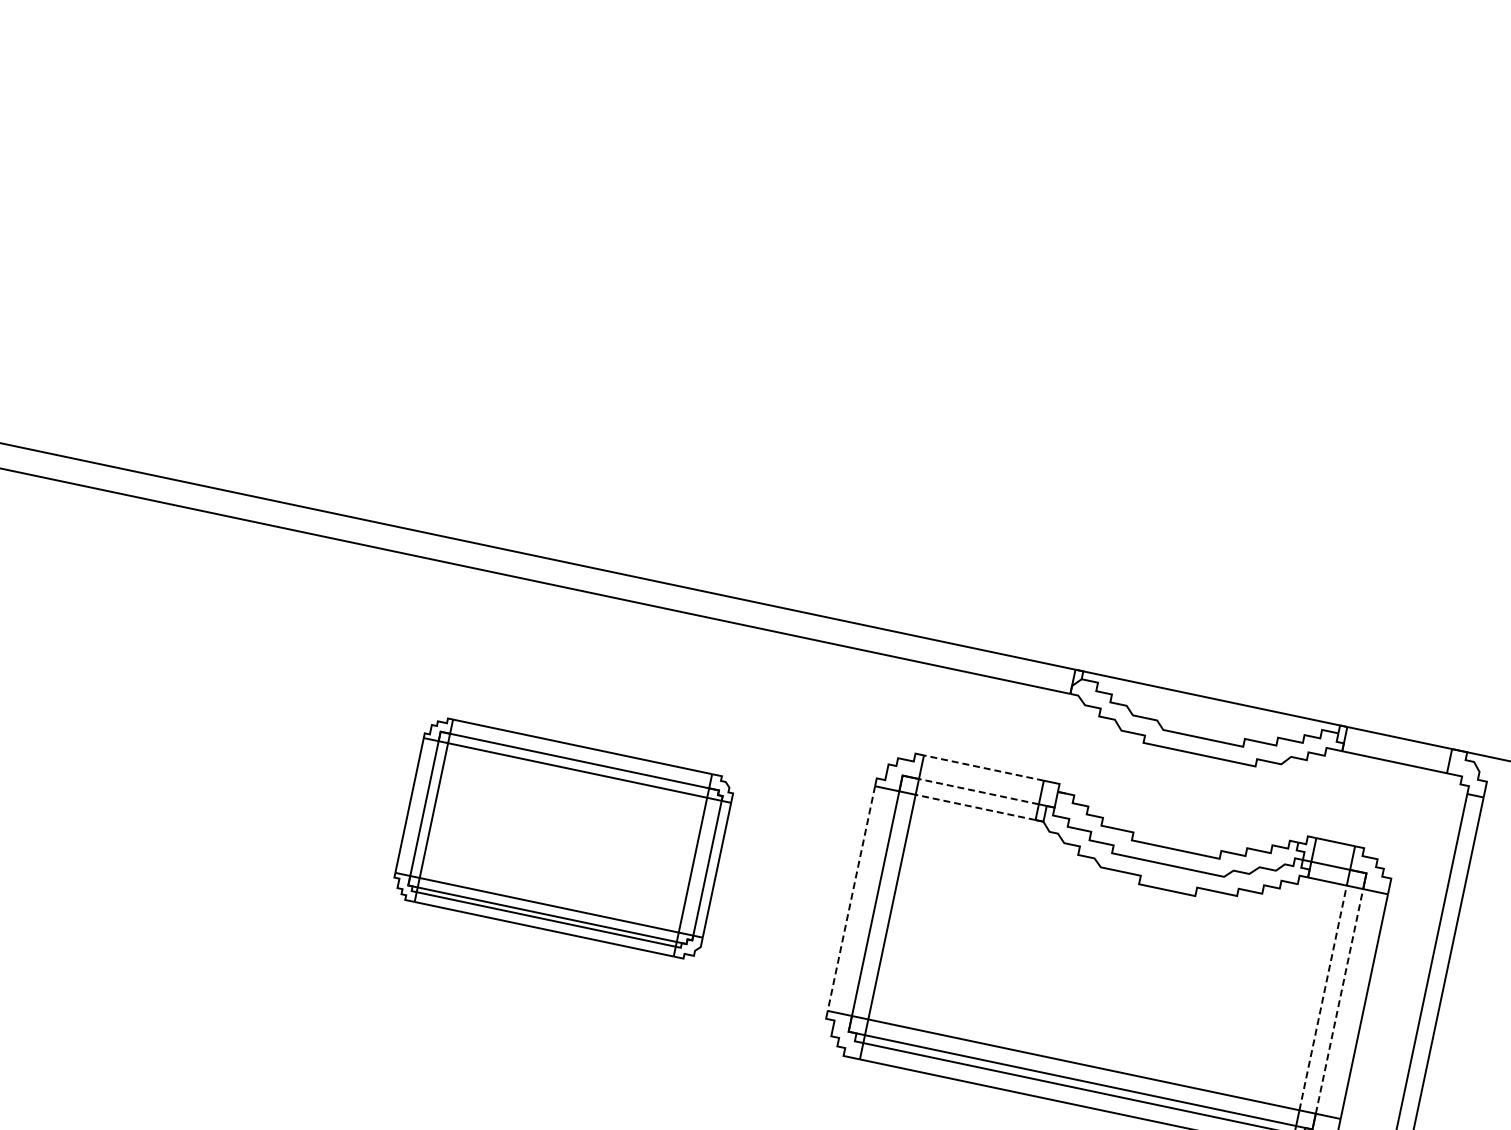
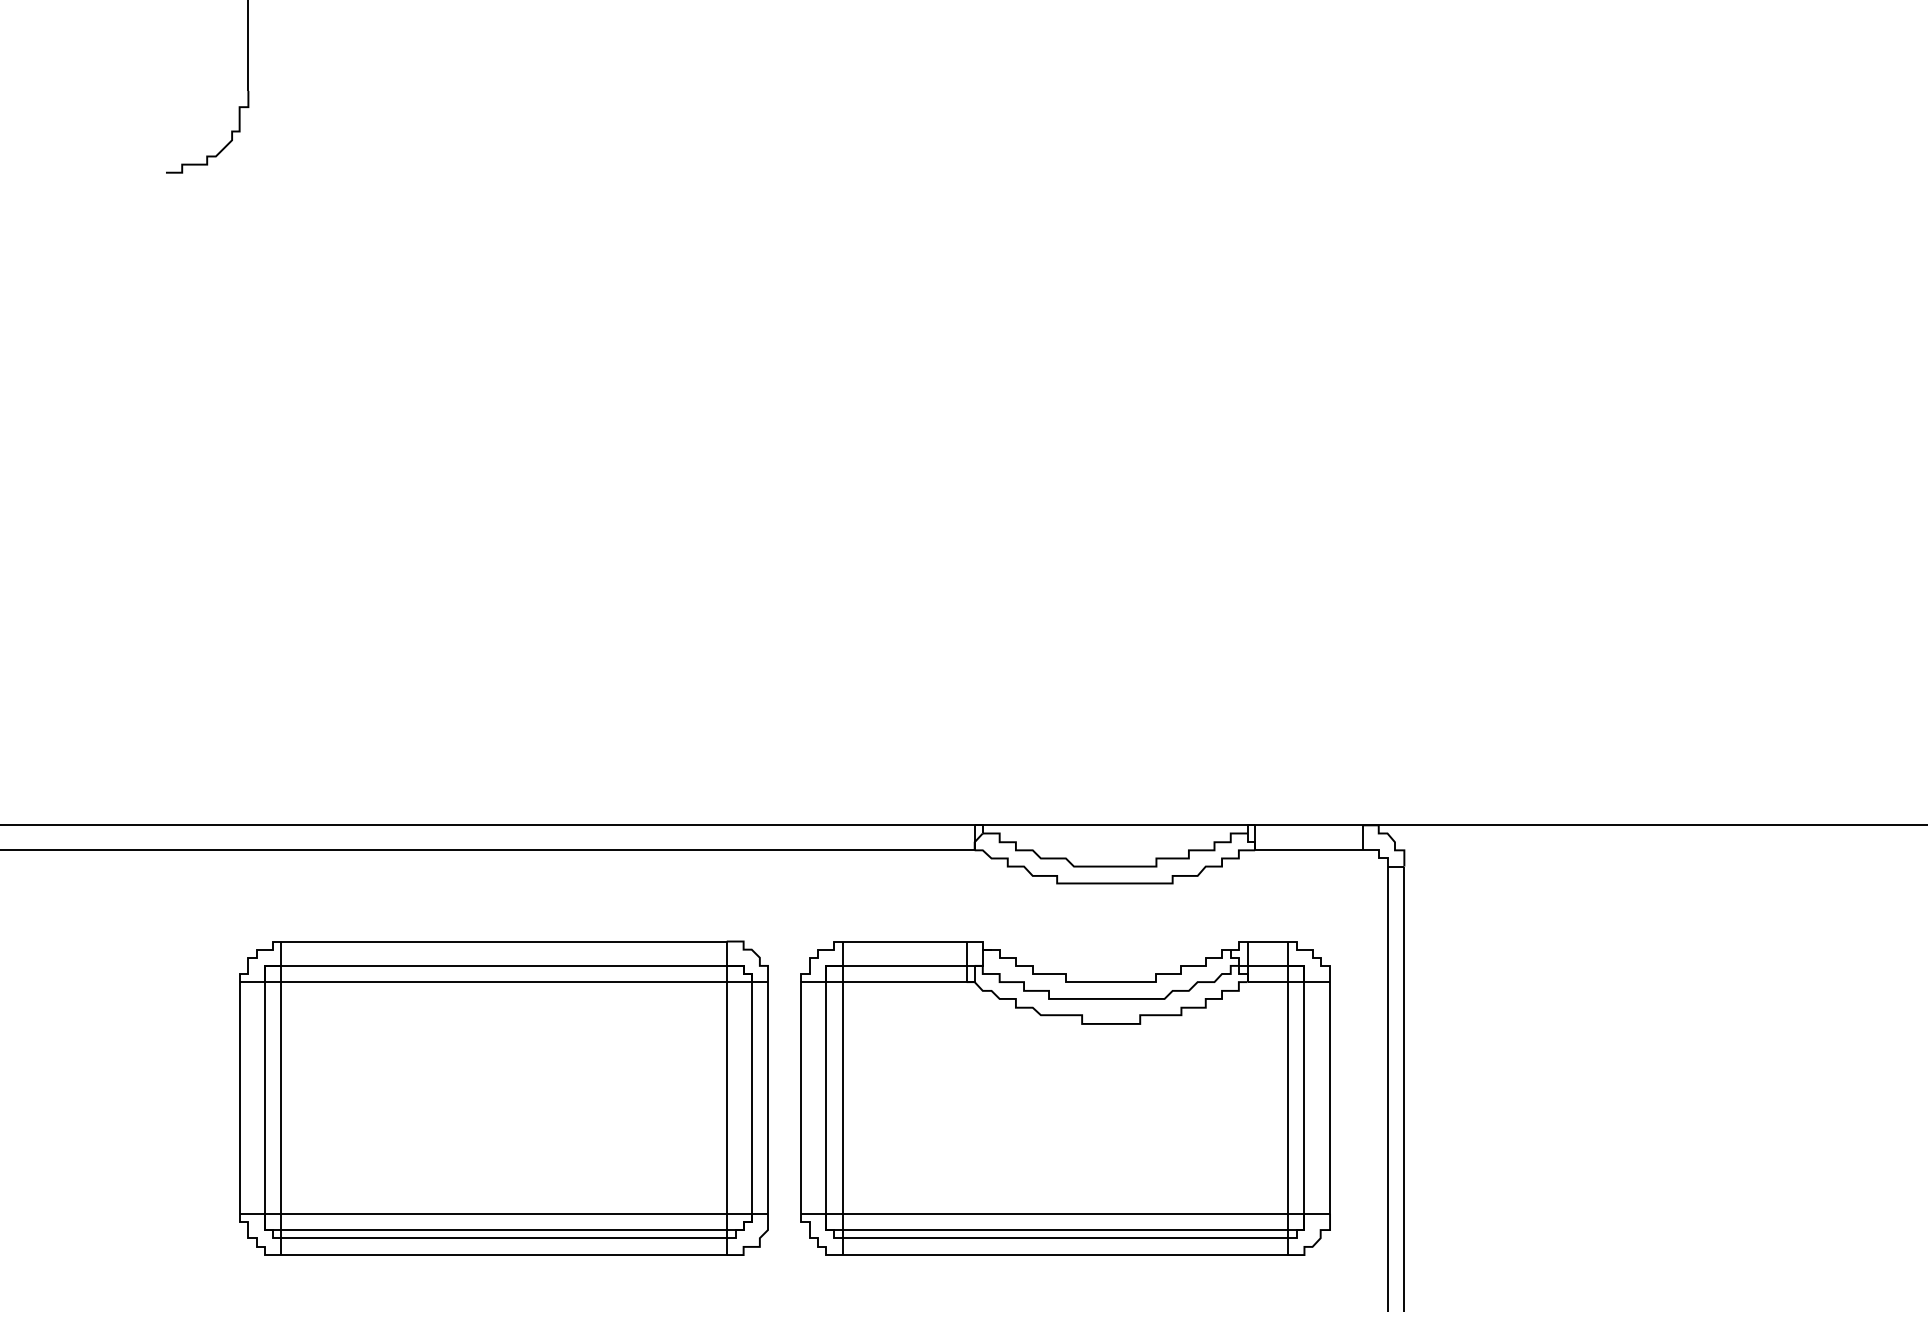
line: (983, 767) -> (904, 941), dashed -> solid
line: (978, 791) -> (904, 965), dashed -> solid
line: (975, 807) -> (904, 982), dashed -> solid
part: (562, 837) -> (503, 1097), size x1.67
line: (851, 898) -> (801, 1097), dashed -> solid
line: (1323, 997) -> (1287, 1097), dashed -> solid
line: (1339, 1000) -> (1304, 1097), dashed -> solid

